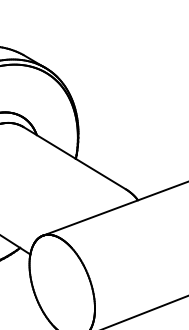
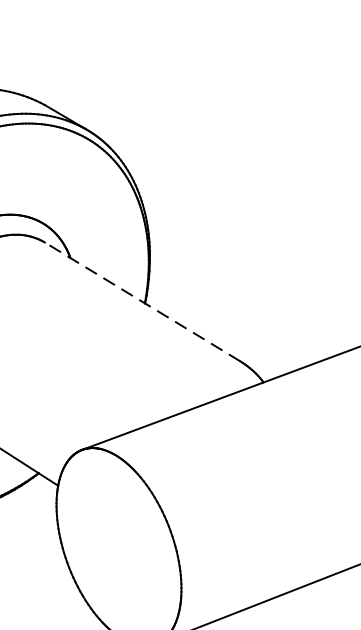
line: (74, 158) -> (142, 302), solid -> dashed

